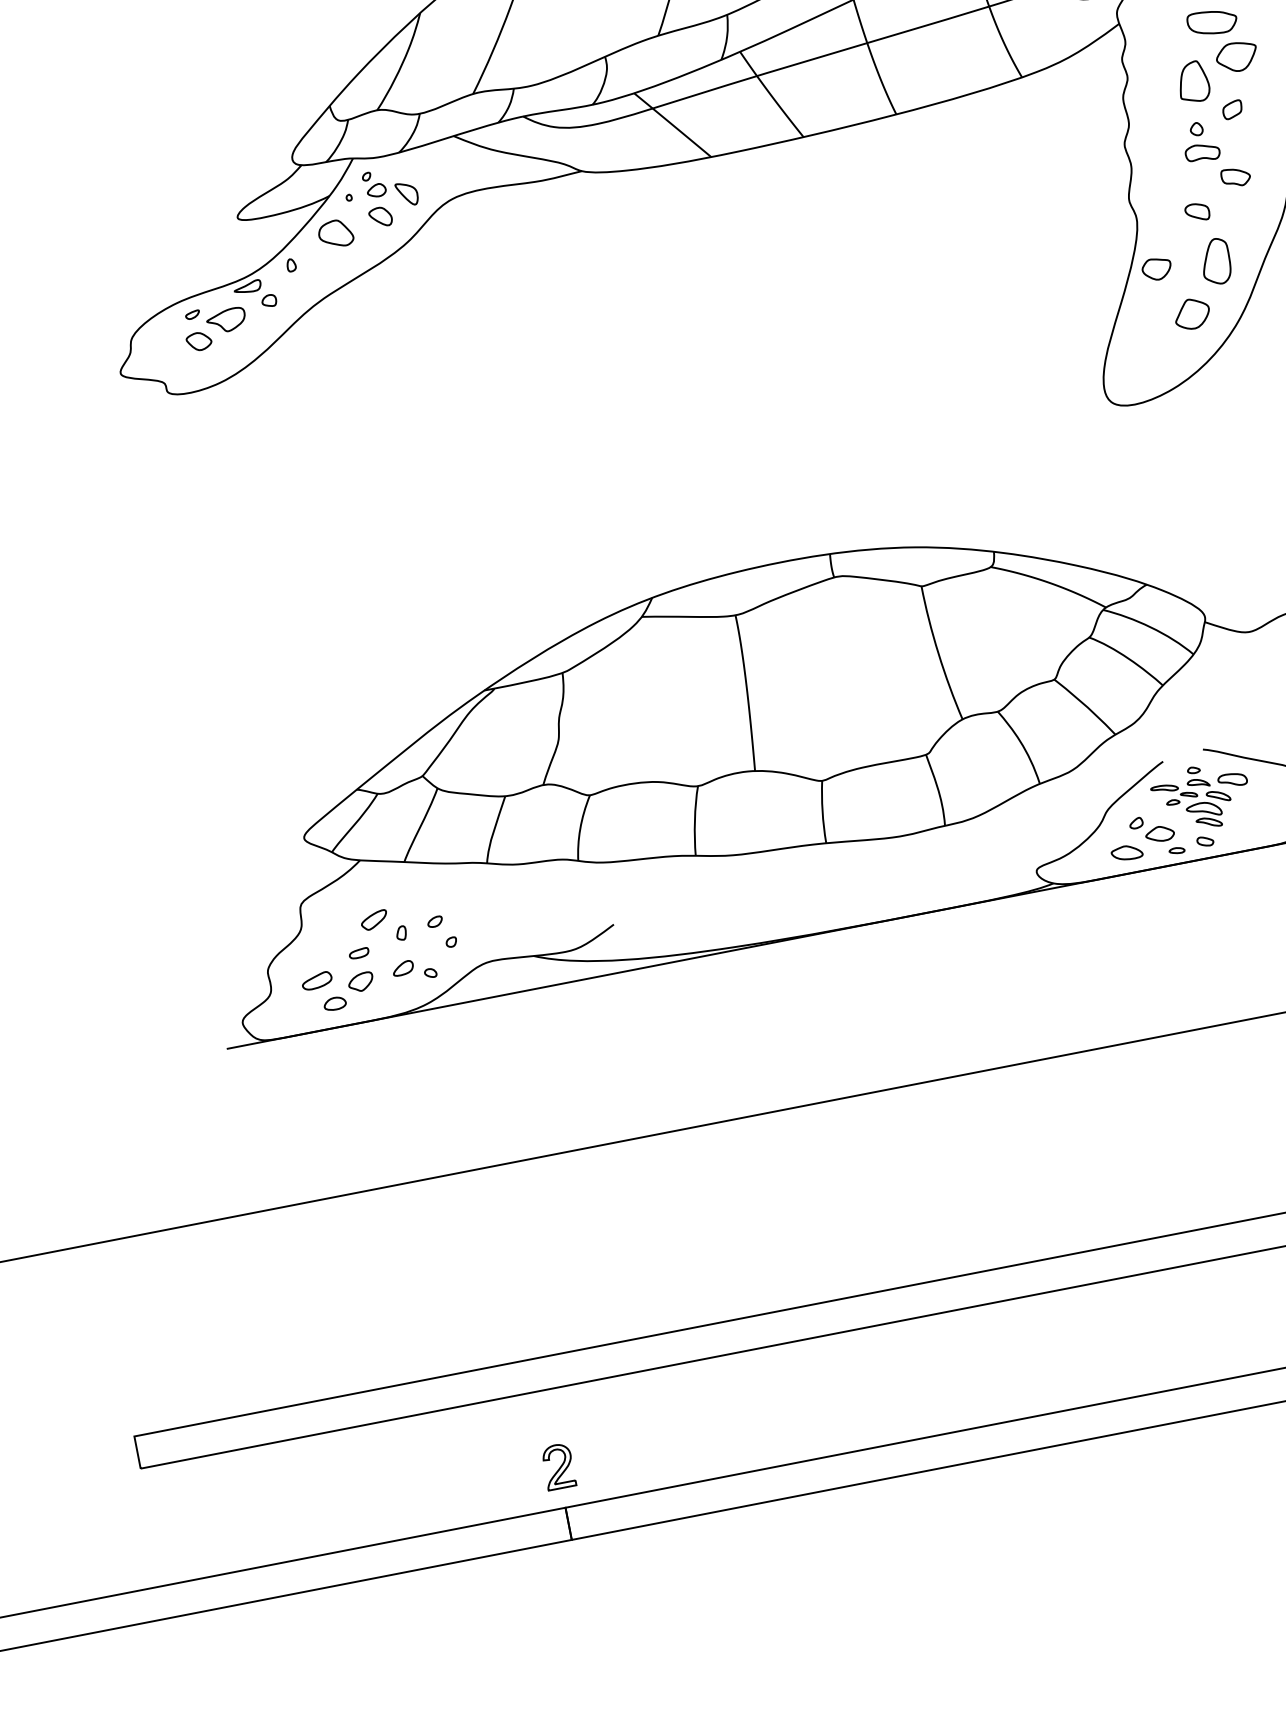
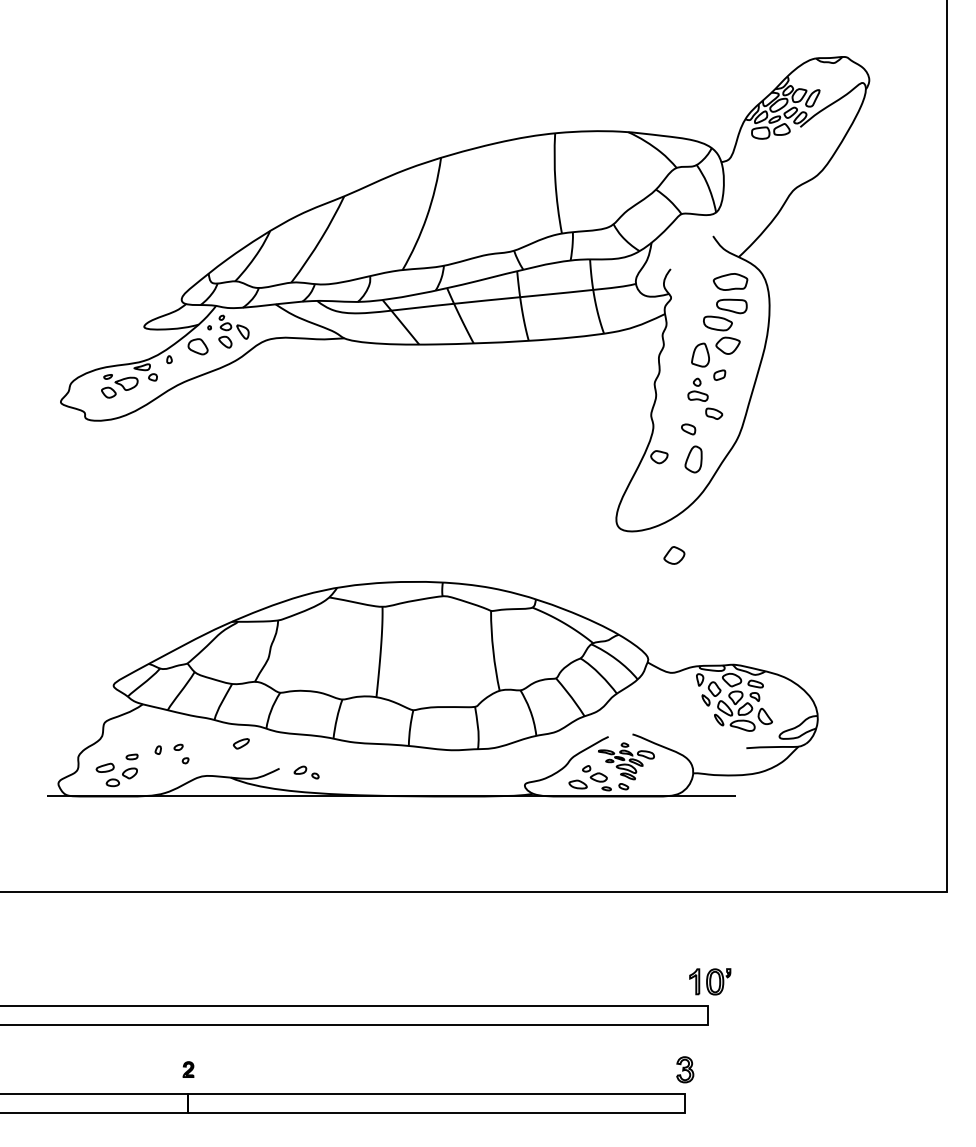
part: (1192, 314) -> (674, 555), moved
part: (372, 919) -> (240, 743), moved
part: (414, 970) -> (306, 772), moved
part: (558, 1466) -> (188, 1069), size x0.6

